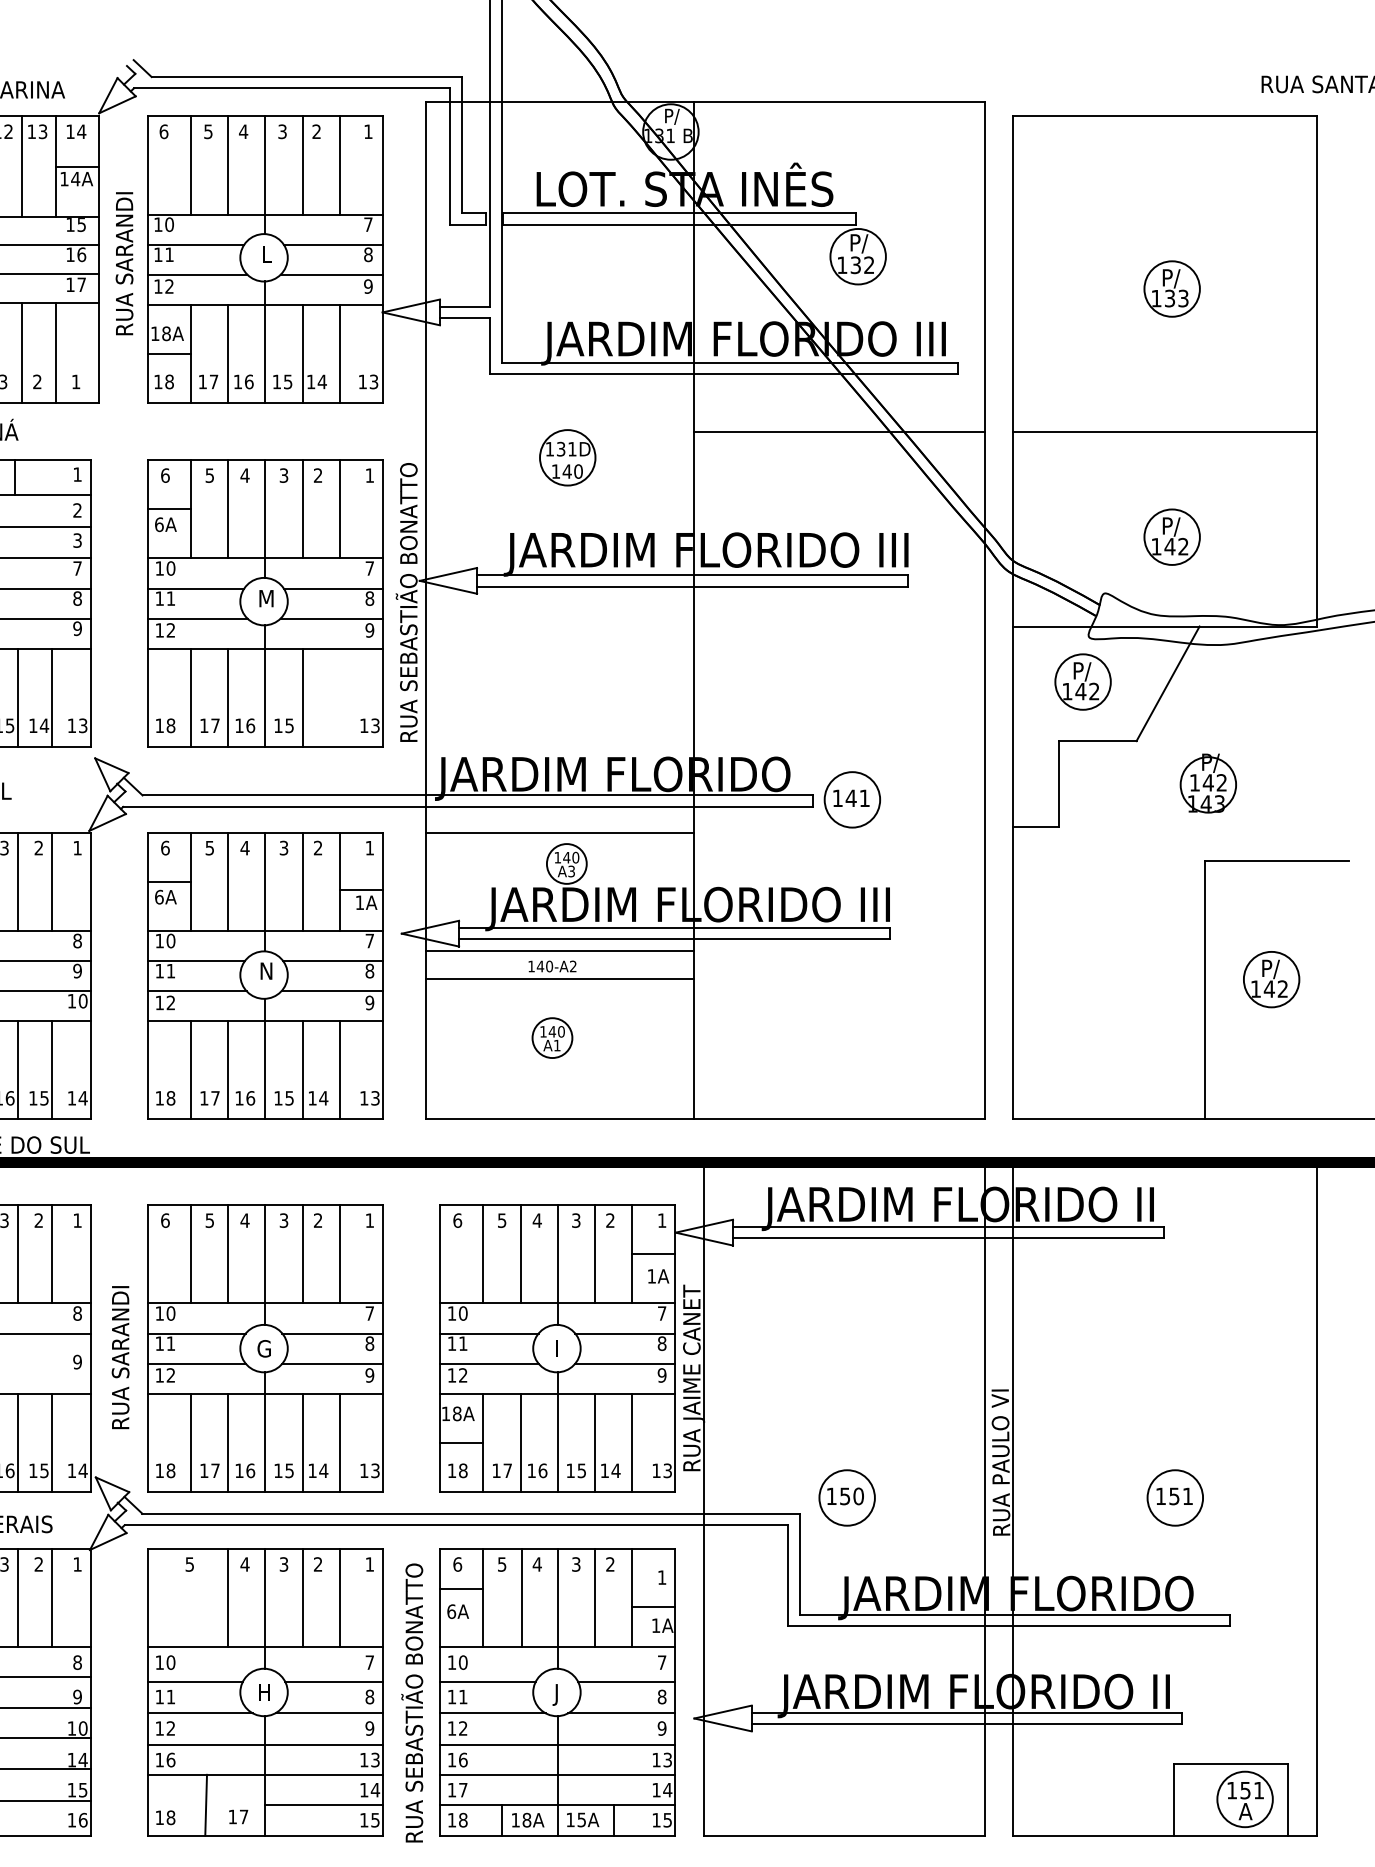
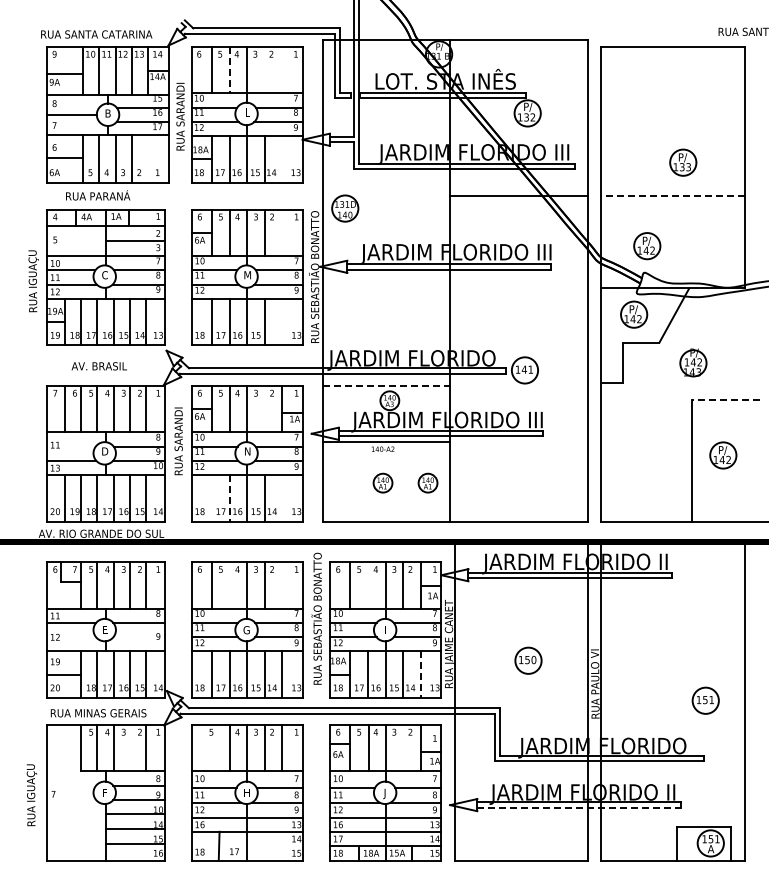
line: (227, 166) -> (229, 70), solid -> dashed
line: (301, 166) -> (264, 70), removed
line: (339, 166) -> (282, 70), removed
part: (1172, 288) -> (683, 162), moved
line: (56, 351) -> (148, 158), removed
line: (339, 354) -> (282, 159), removed
line: (1164, 432) -> (672, 196), solid -> dashed
part: (568, 457) -> (345, 208), moved
line: (339, 508) -> (282, 232), removed
part: (1172, 537) -> (647, 246), moved
line: (559, 833) -> (386, 386), solid -> dashed
line: (1276, 861) -> (725, 399), solid -> dashed
line: (301, 882) -> (264, 409), removed
line: (559, 979) -> (386, 455), removed
part: (646, 1036) -> (427, 482), added
line: (189, 1070) -> (211, 498), removed
line: (227, 1070) -> (229, 498), solid -> dashed
line: (339, 1070) -> (282, 498), removed
line: (227, 1254) -> (229, 585), removed
line: (339, 1254) -> (282, 585), removed
line: (519, 1254) -> (367, 585), removed
text: (120, 1357) -> (178, 441), moved
line: (631, 1444) -> (420, 675), solid -> dashed
part: (847, 1497) -> (528, 660), moved
part: (1174, 1497) -> (705, 700), moved
line: (16, 1598) -> (129, 748), removed
line: (595, 1598) -> (403, 748), removed
text: (411, 1702) -> (316, 618), moved
line: (967, 1723) -> (579, 807), solid -> dashed
line: (323, 1805) -> (274, 846), removed

